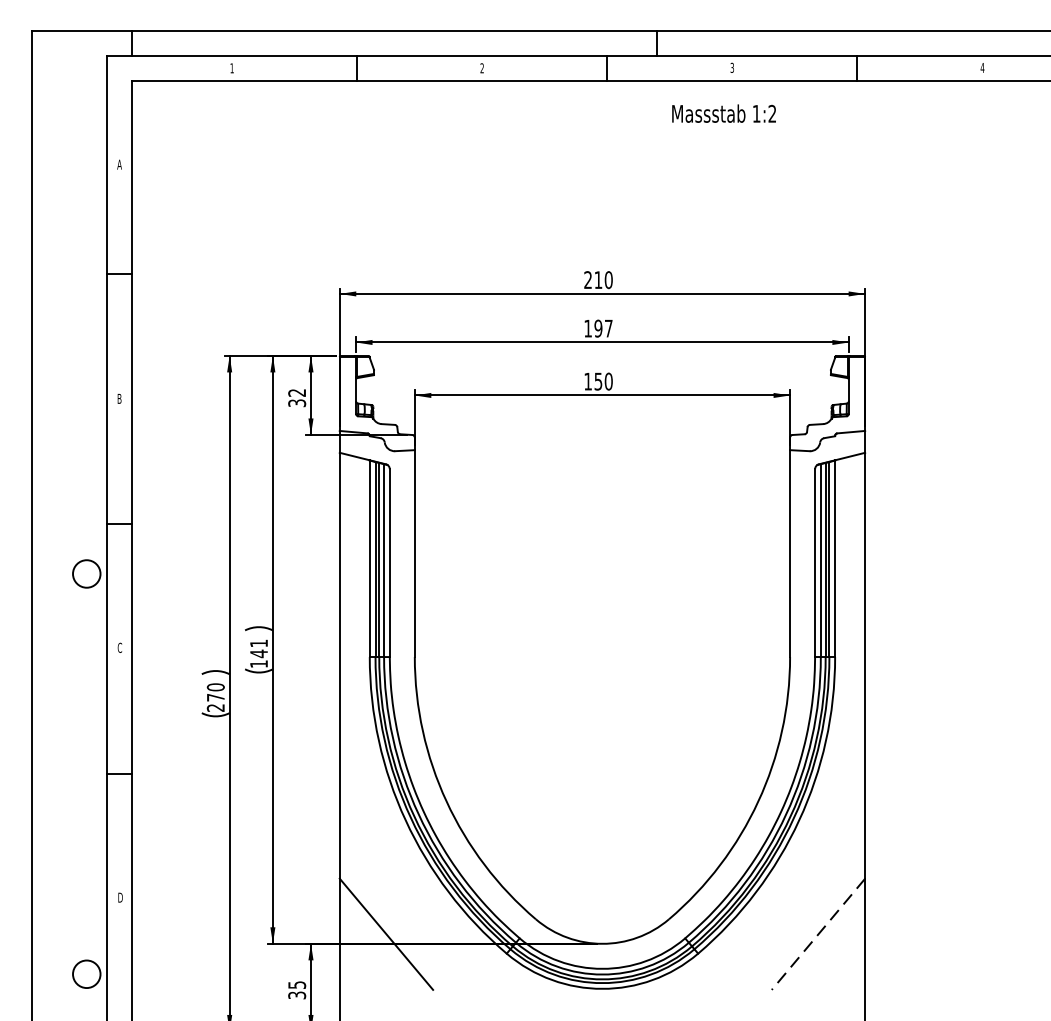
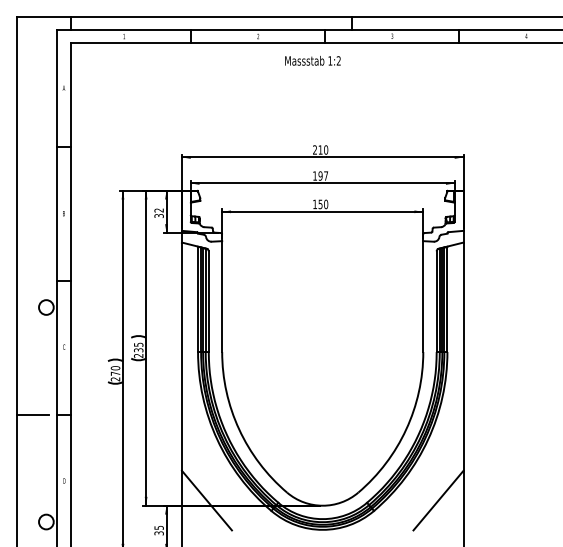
text: (723, 113) -> (312, 60), moved
text: (258, 652) -> (138, 349), 141 -> 235
line: (60, 773) -> (32, 414), added
line: (818, 934) -> (438, 500), dashed -> solid

